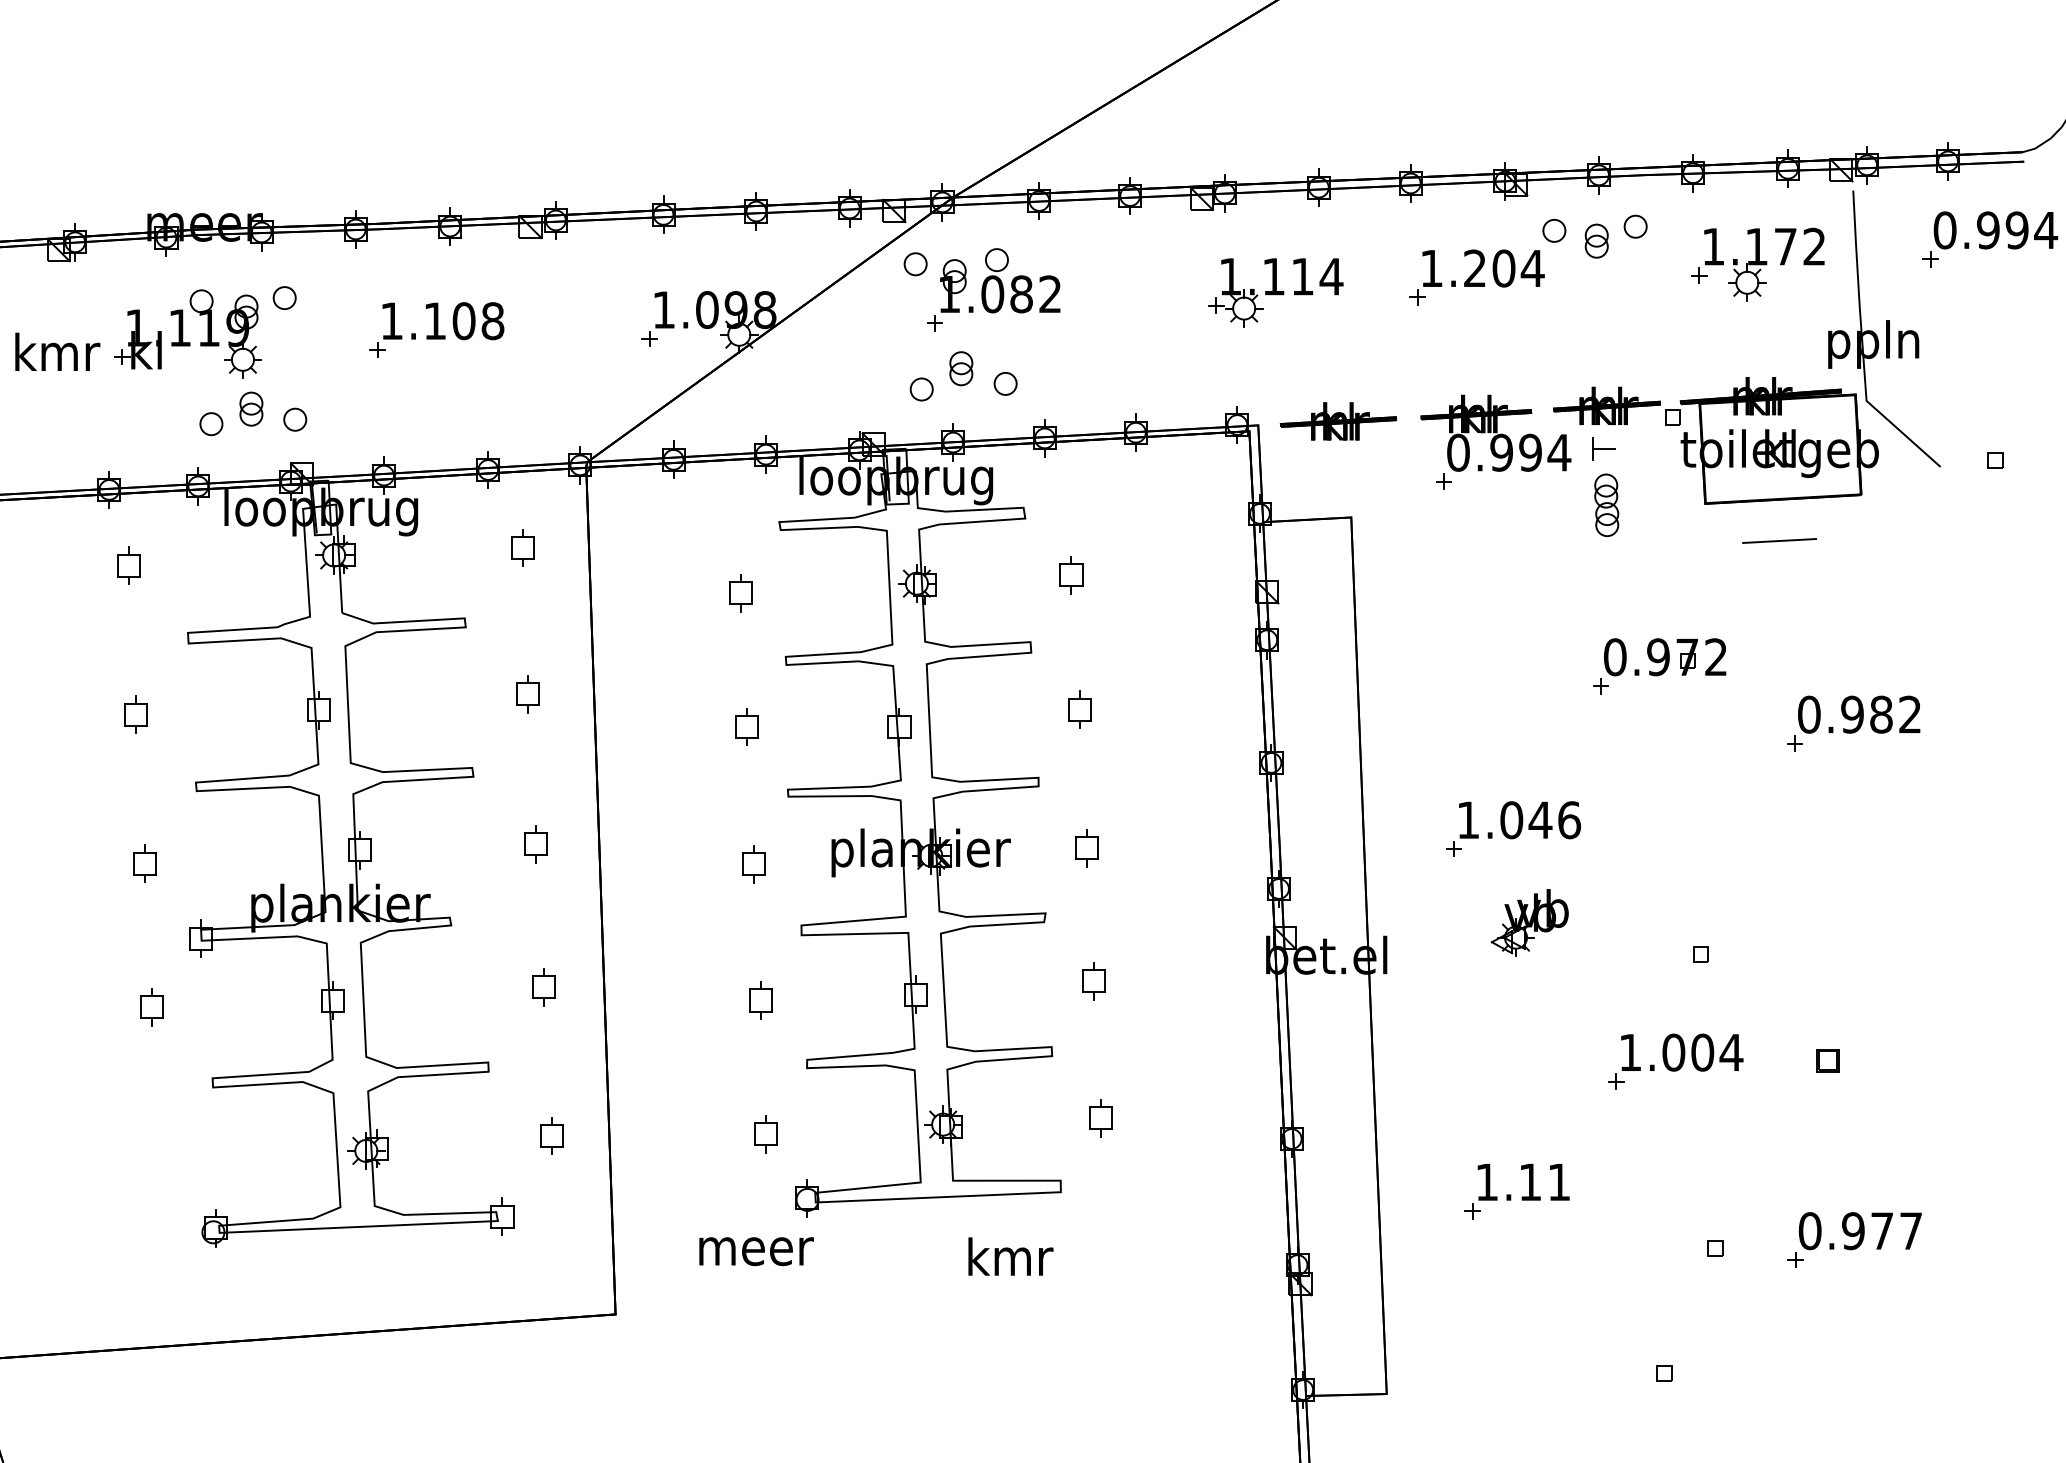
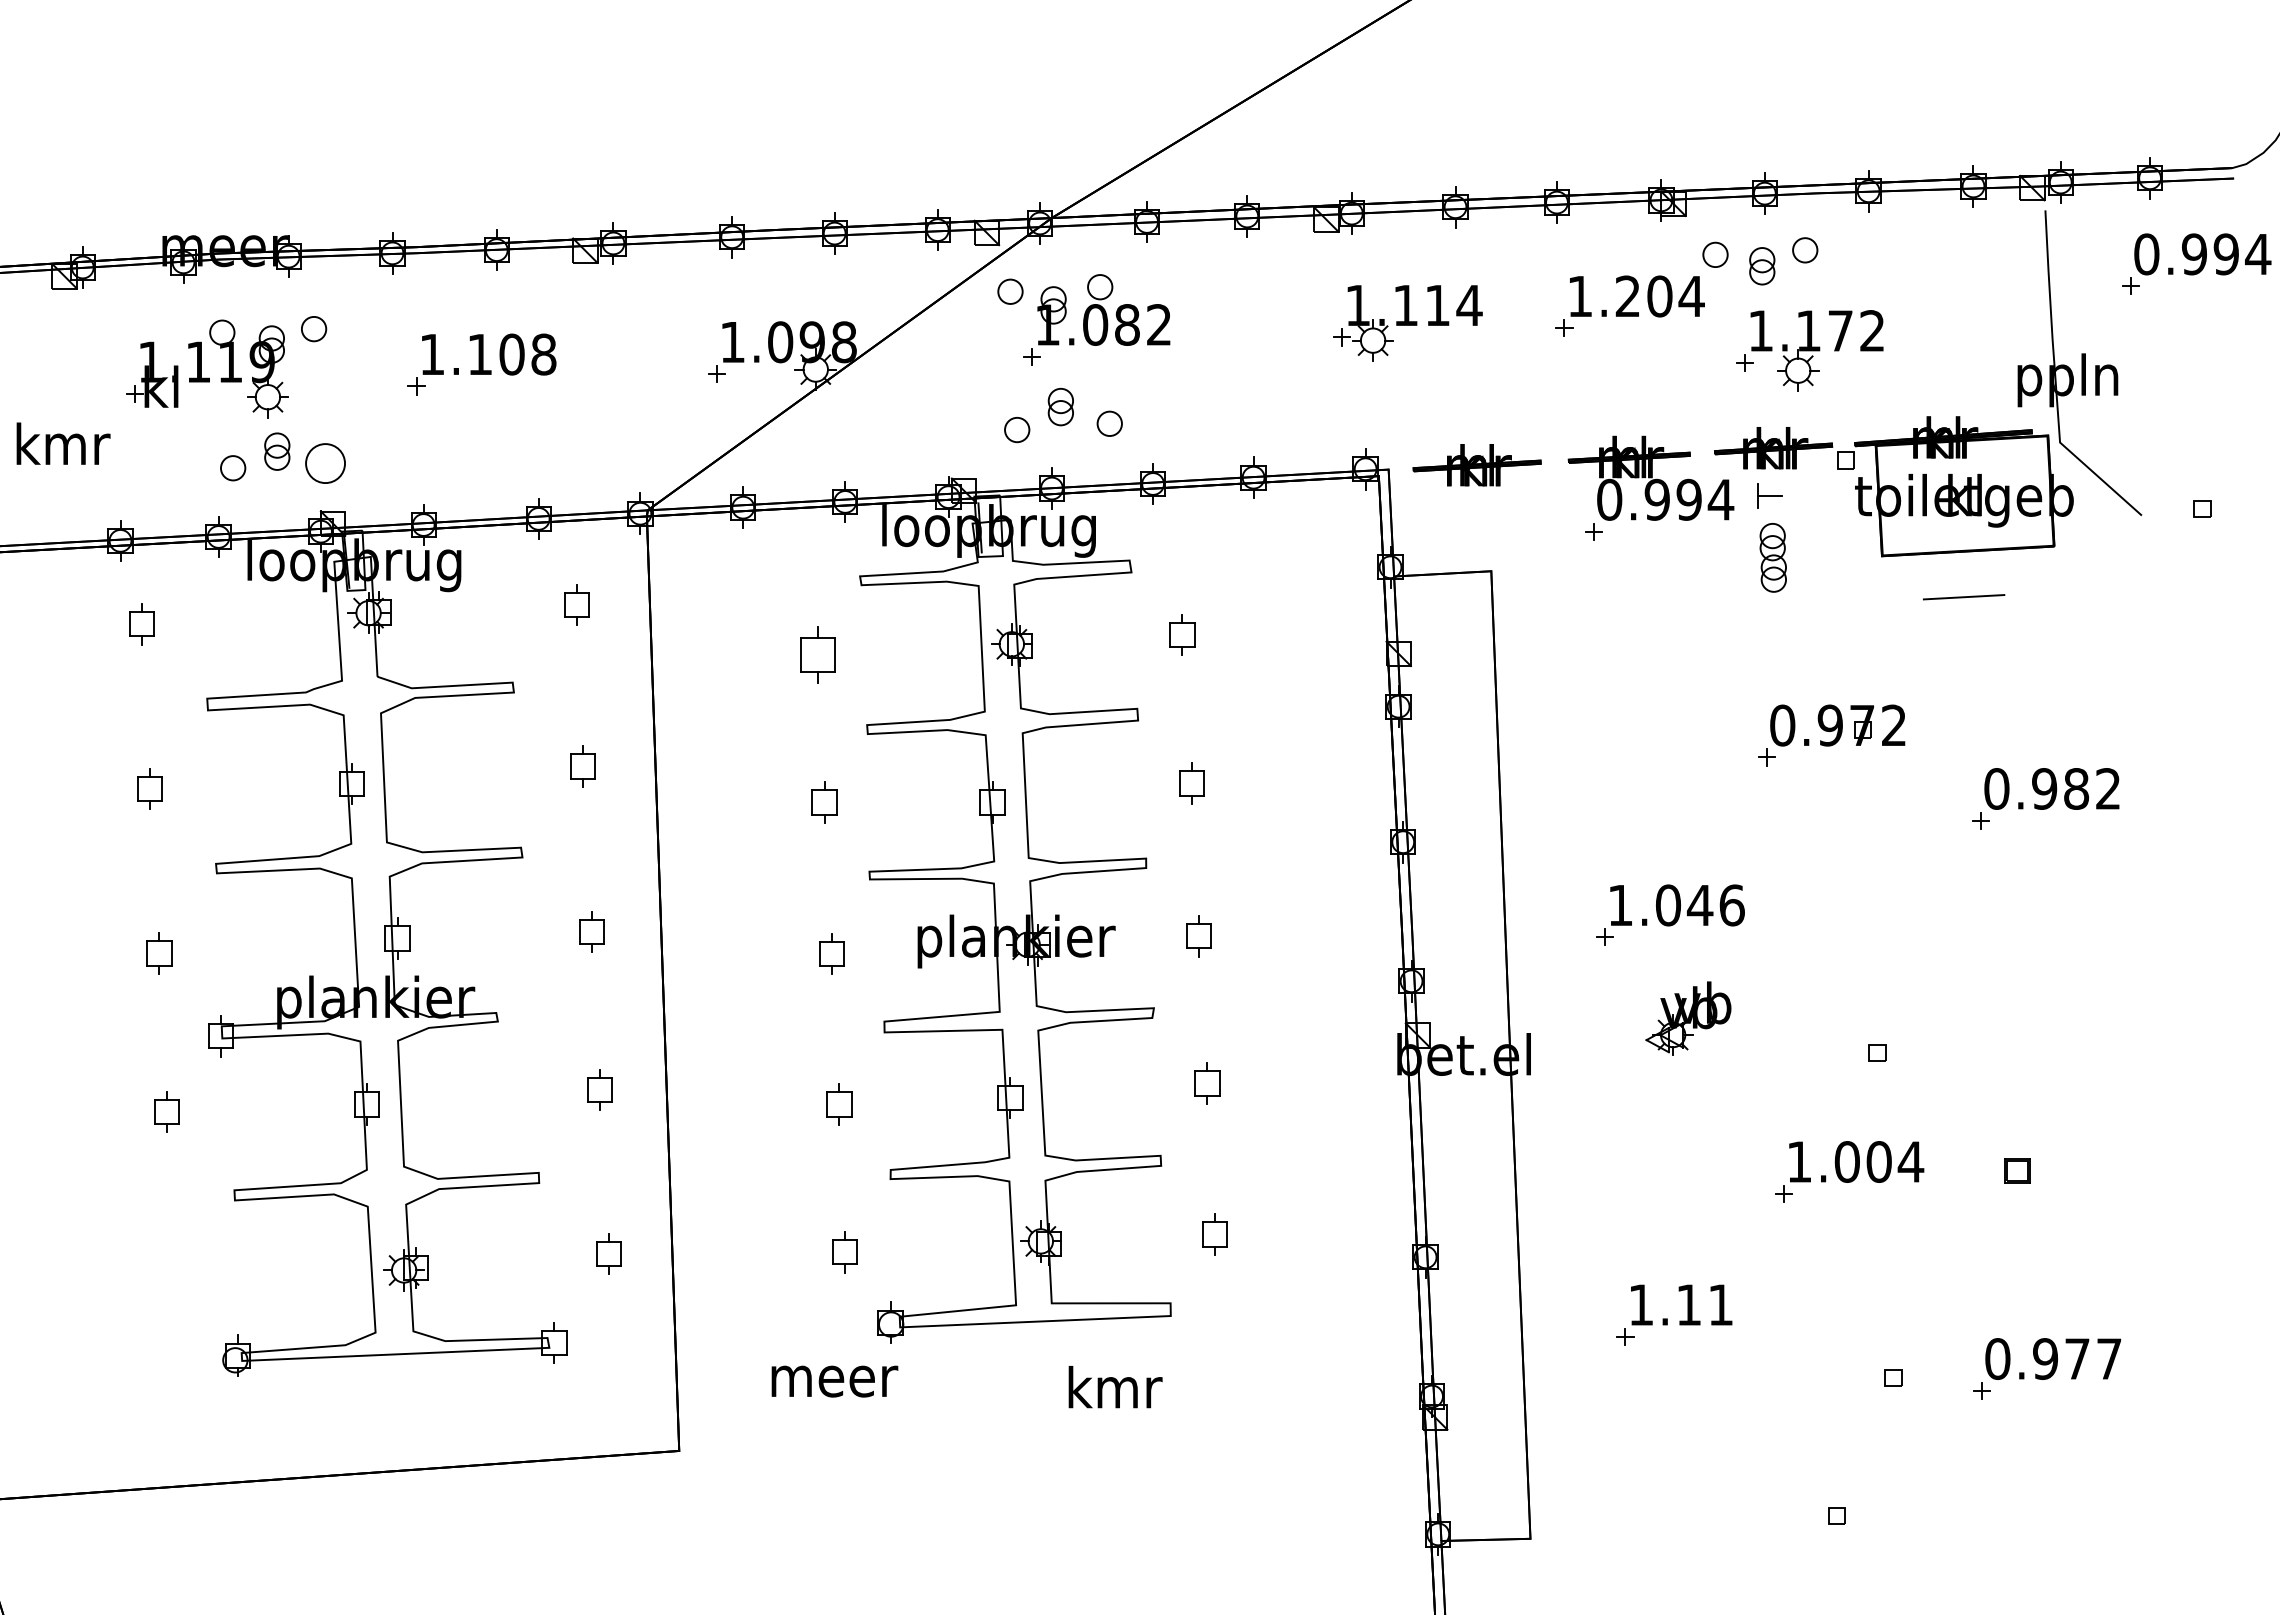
part: (1757, 264) -> (1809, 350), moved
text: (57, 351) -> (63, 443), moved
part: (295, 419) -> (325, 463), size x1.6
part: (740, 593) -> (817, 655), size x1.4

